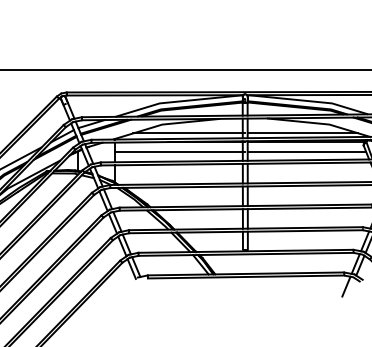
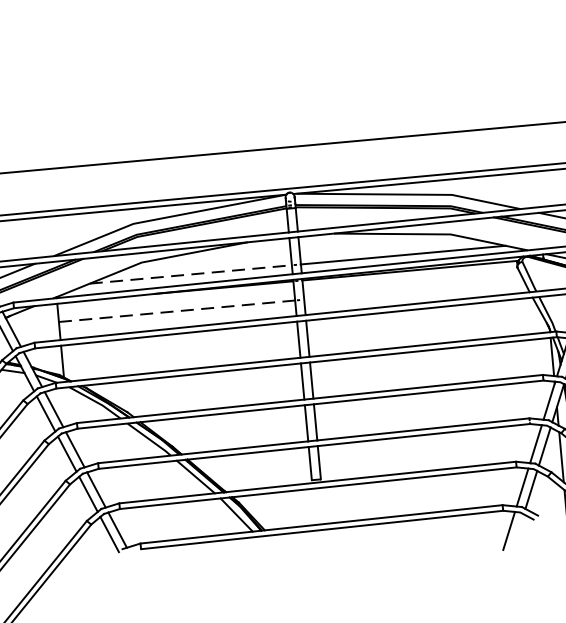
line: (188, 133) -> (191, 274), solid -> dashed
line: (178, 152) -> (176, 311), solid -> dashed
line: (306, 152) -> (412, 289), removed

